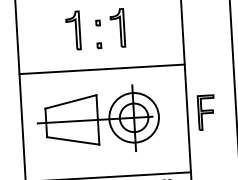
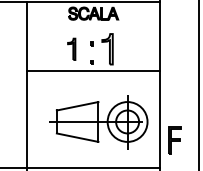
part: (72, 31) -> (71, 49), size x0.7
line: (101, 69) -> (92, 70), moved
part: (206, 113) -> (174, 140), moved
part: (98, 120) -> (98, 122), moved

